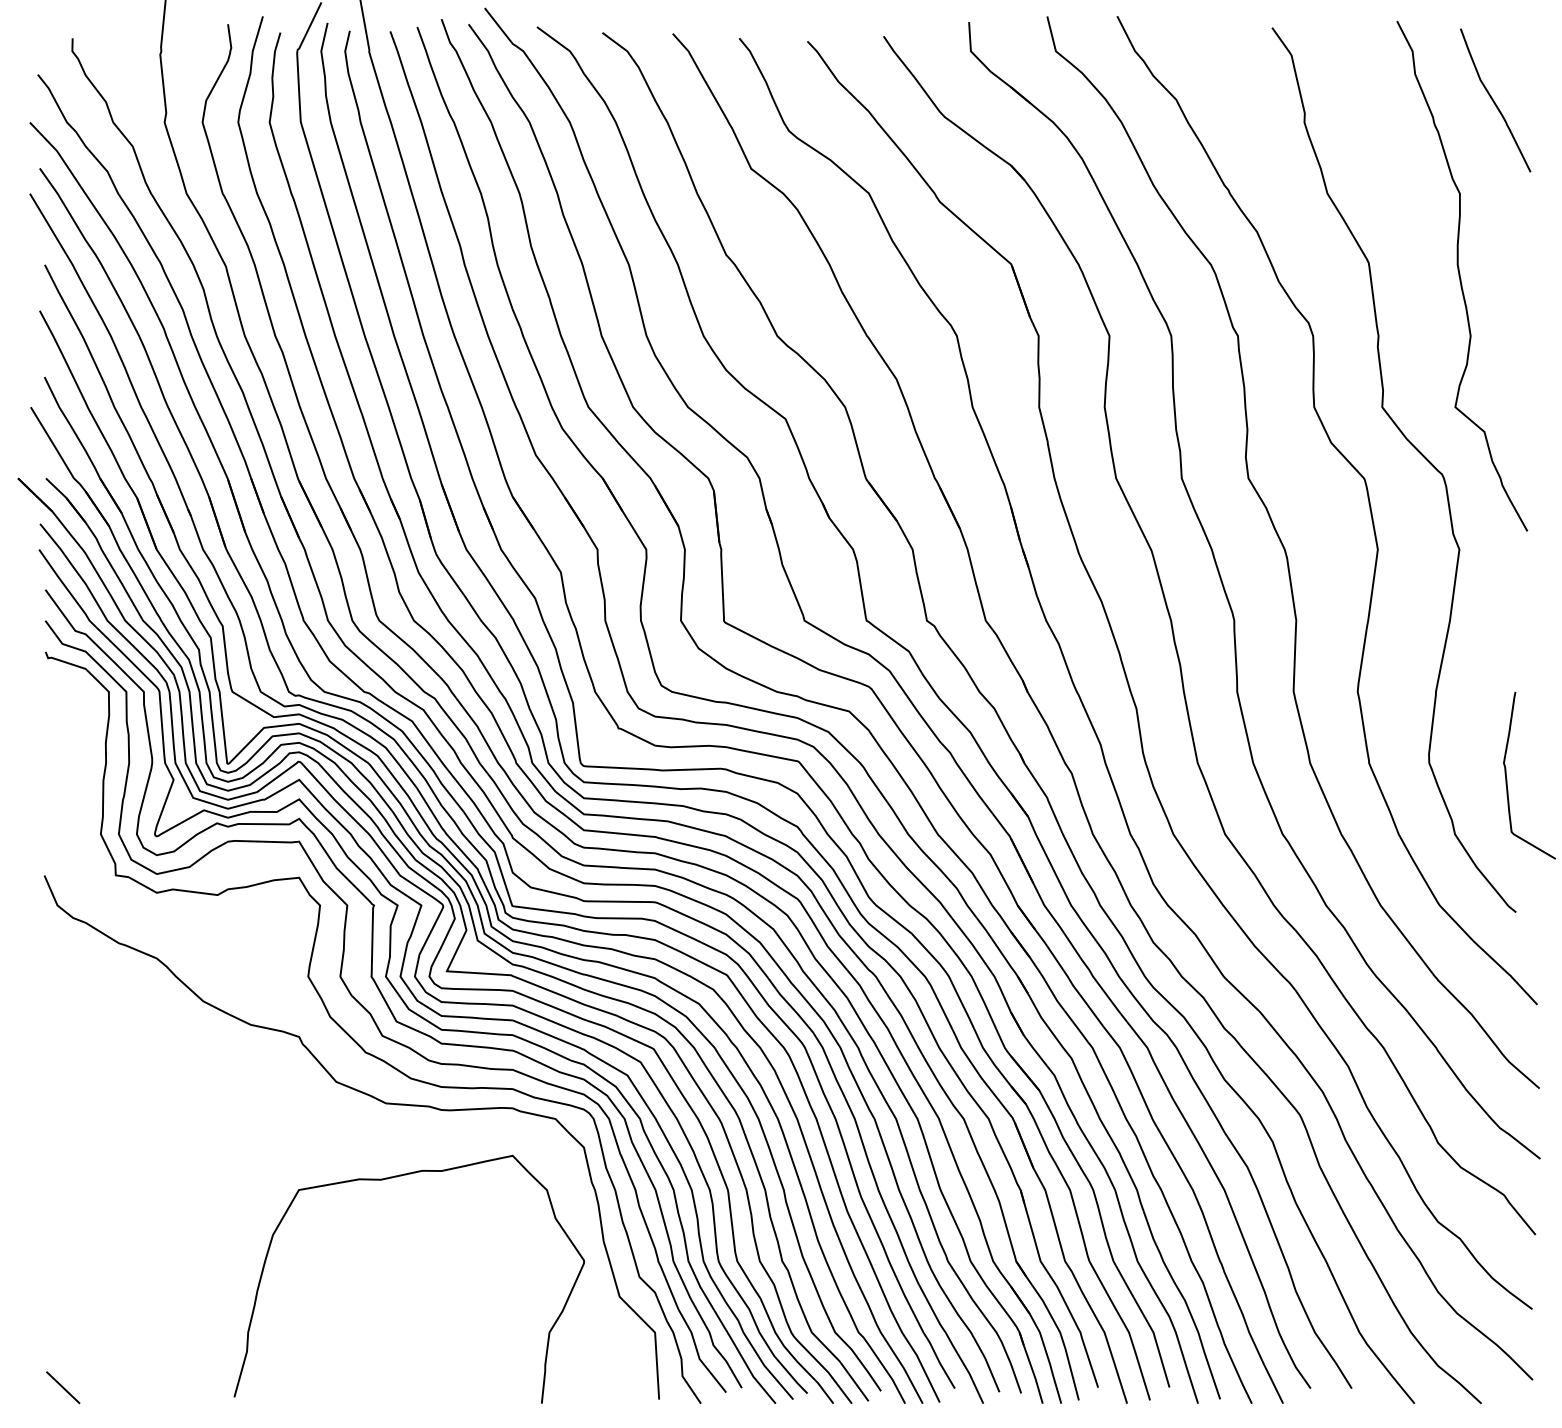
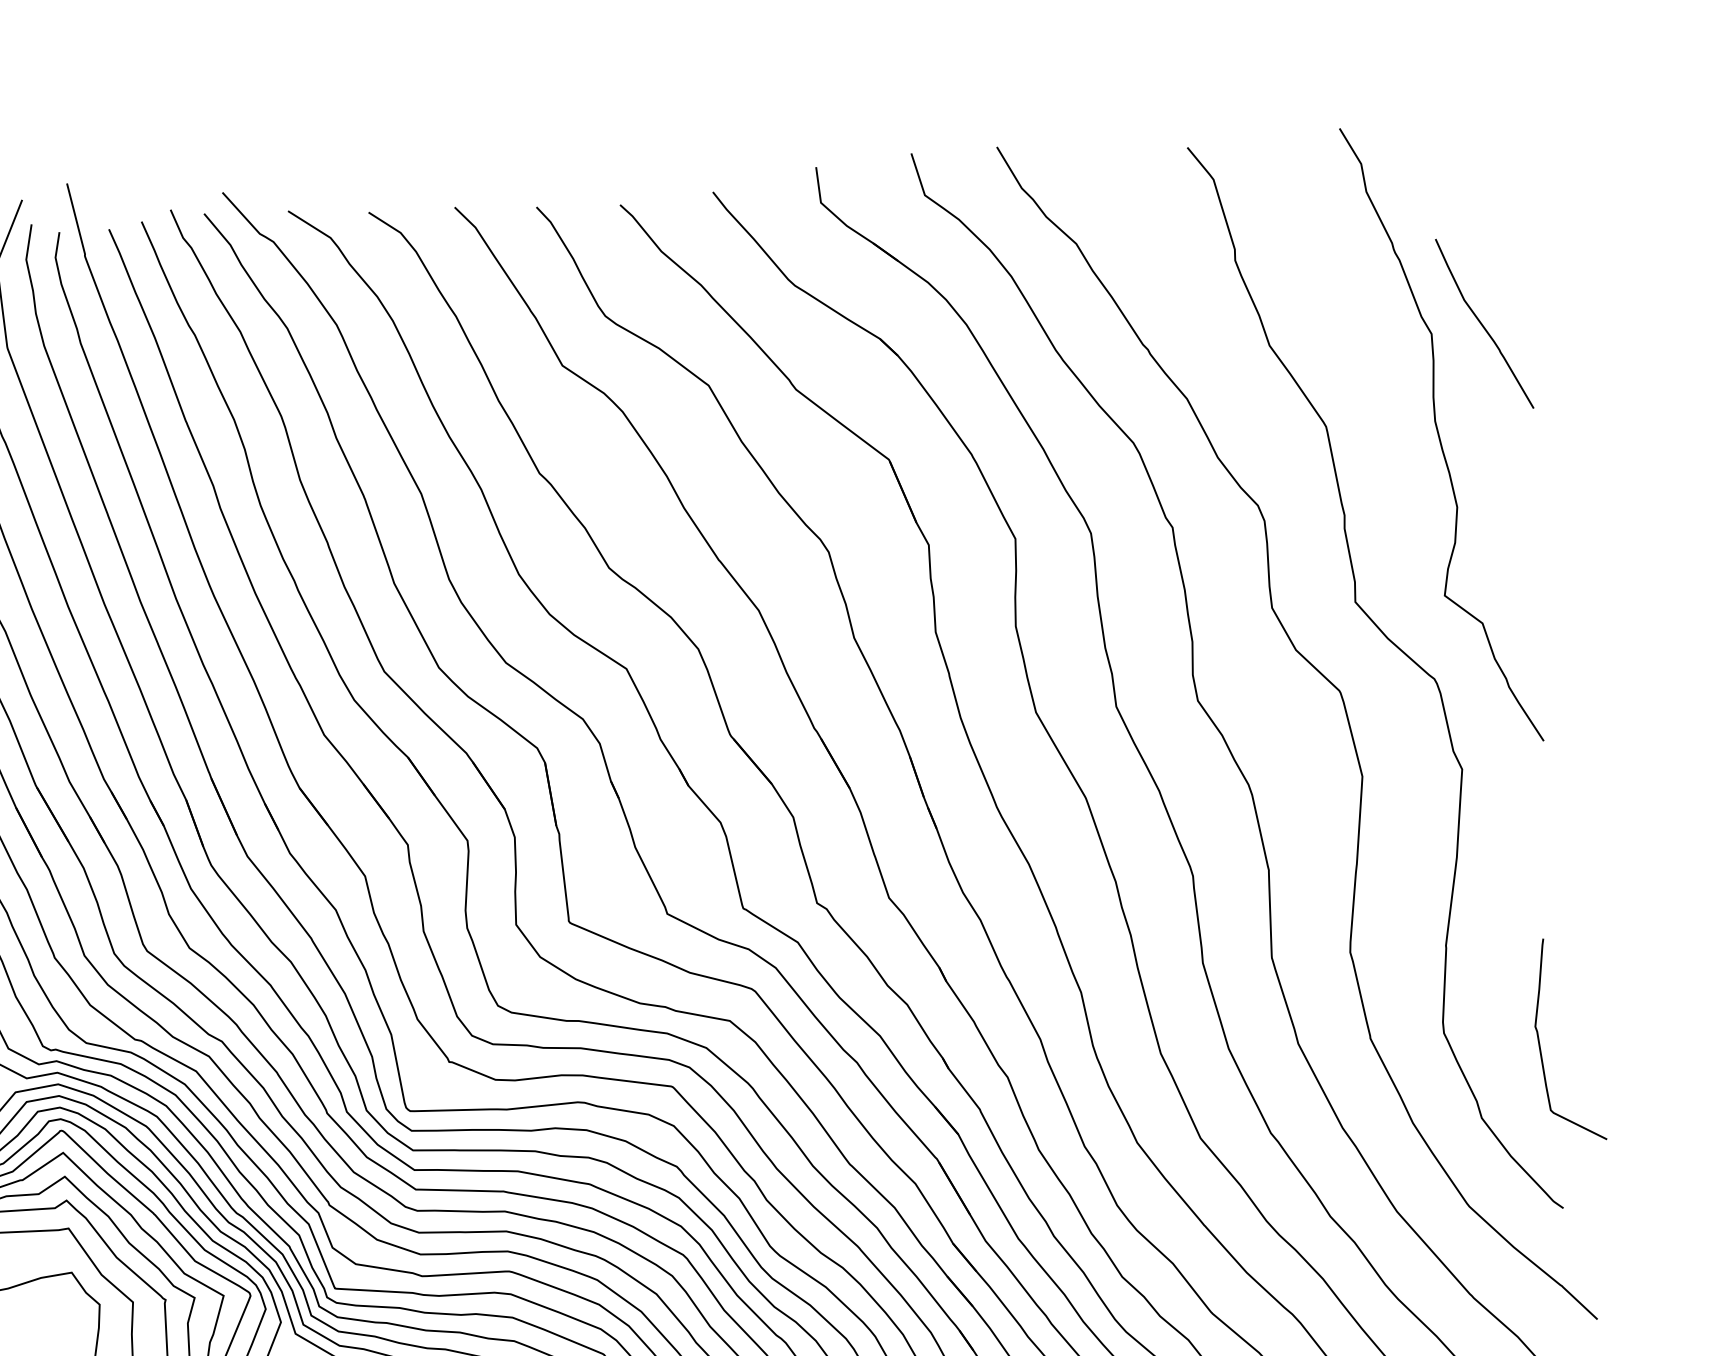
curve: (1494, 100) -> (1483, 323), moved

